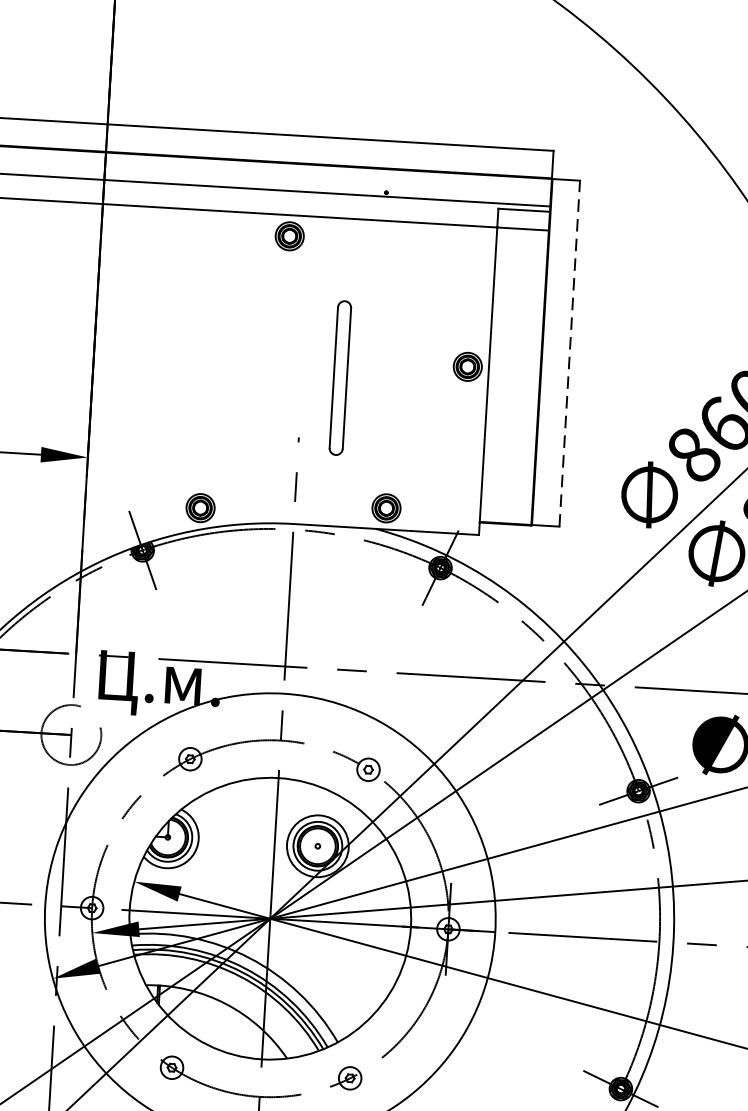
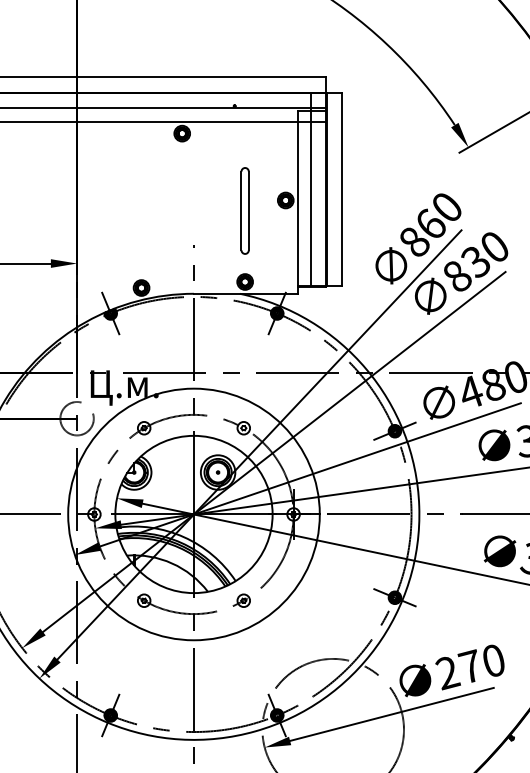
line: (515, 349) -> (311, 189), added
line: (570, 353) -> (342, 189), dashed -> solid
part: (339, 377) -> (244, 210), moved

